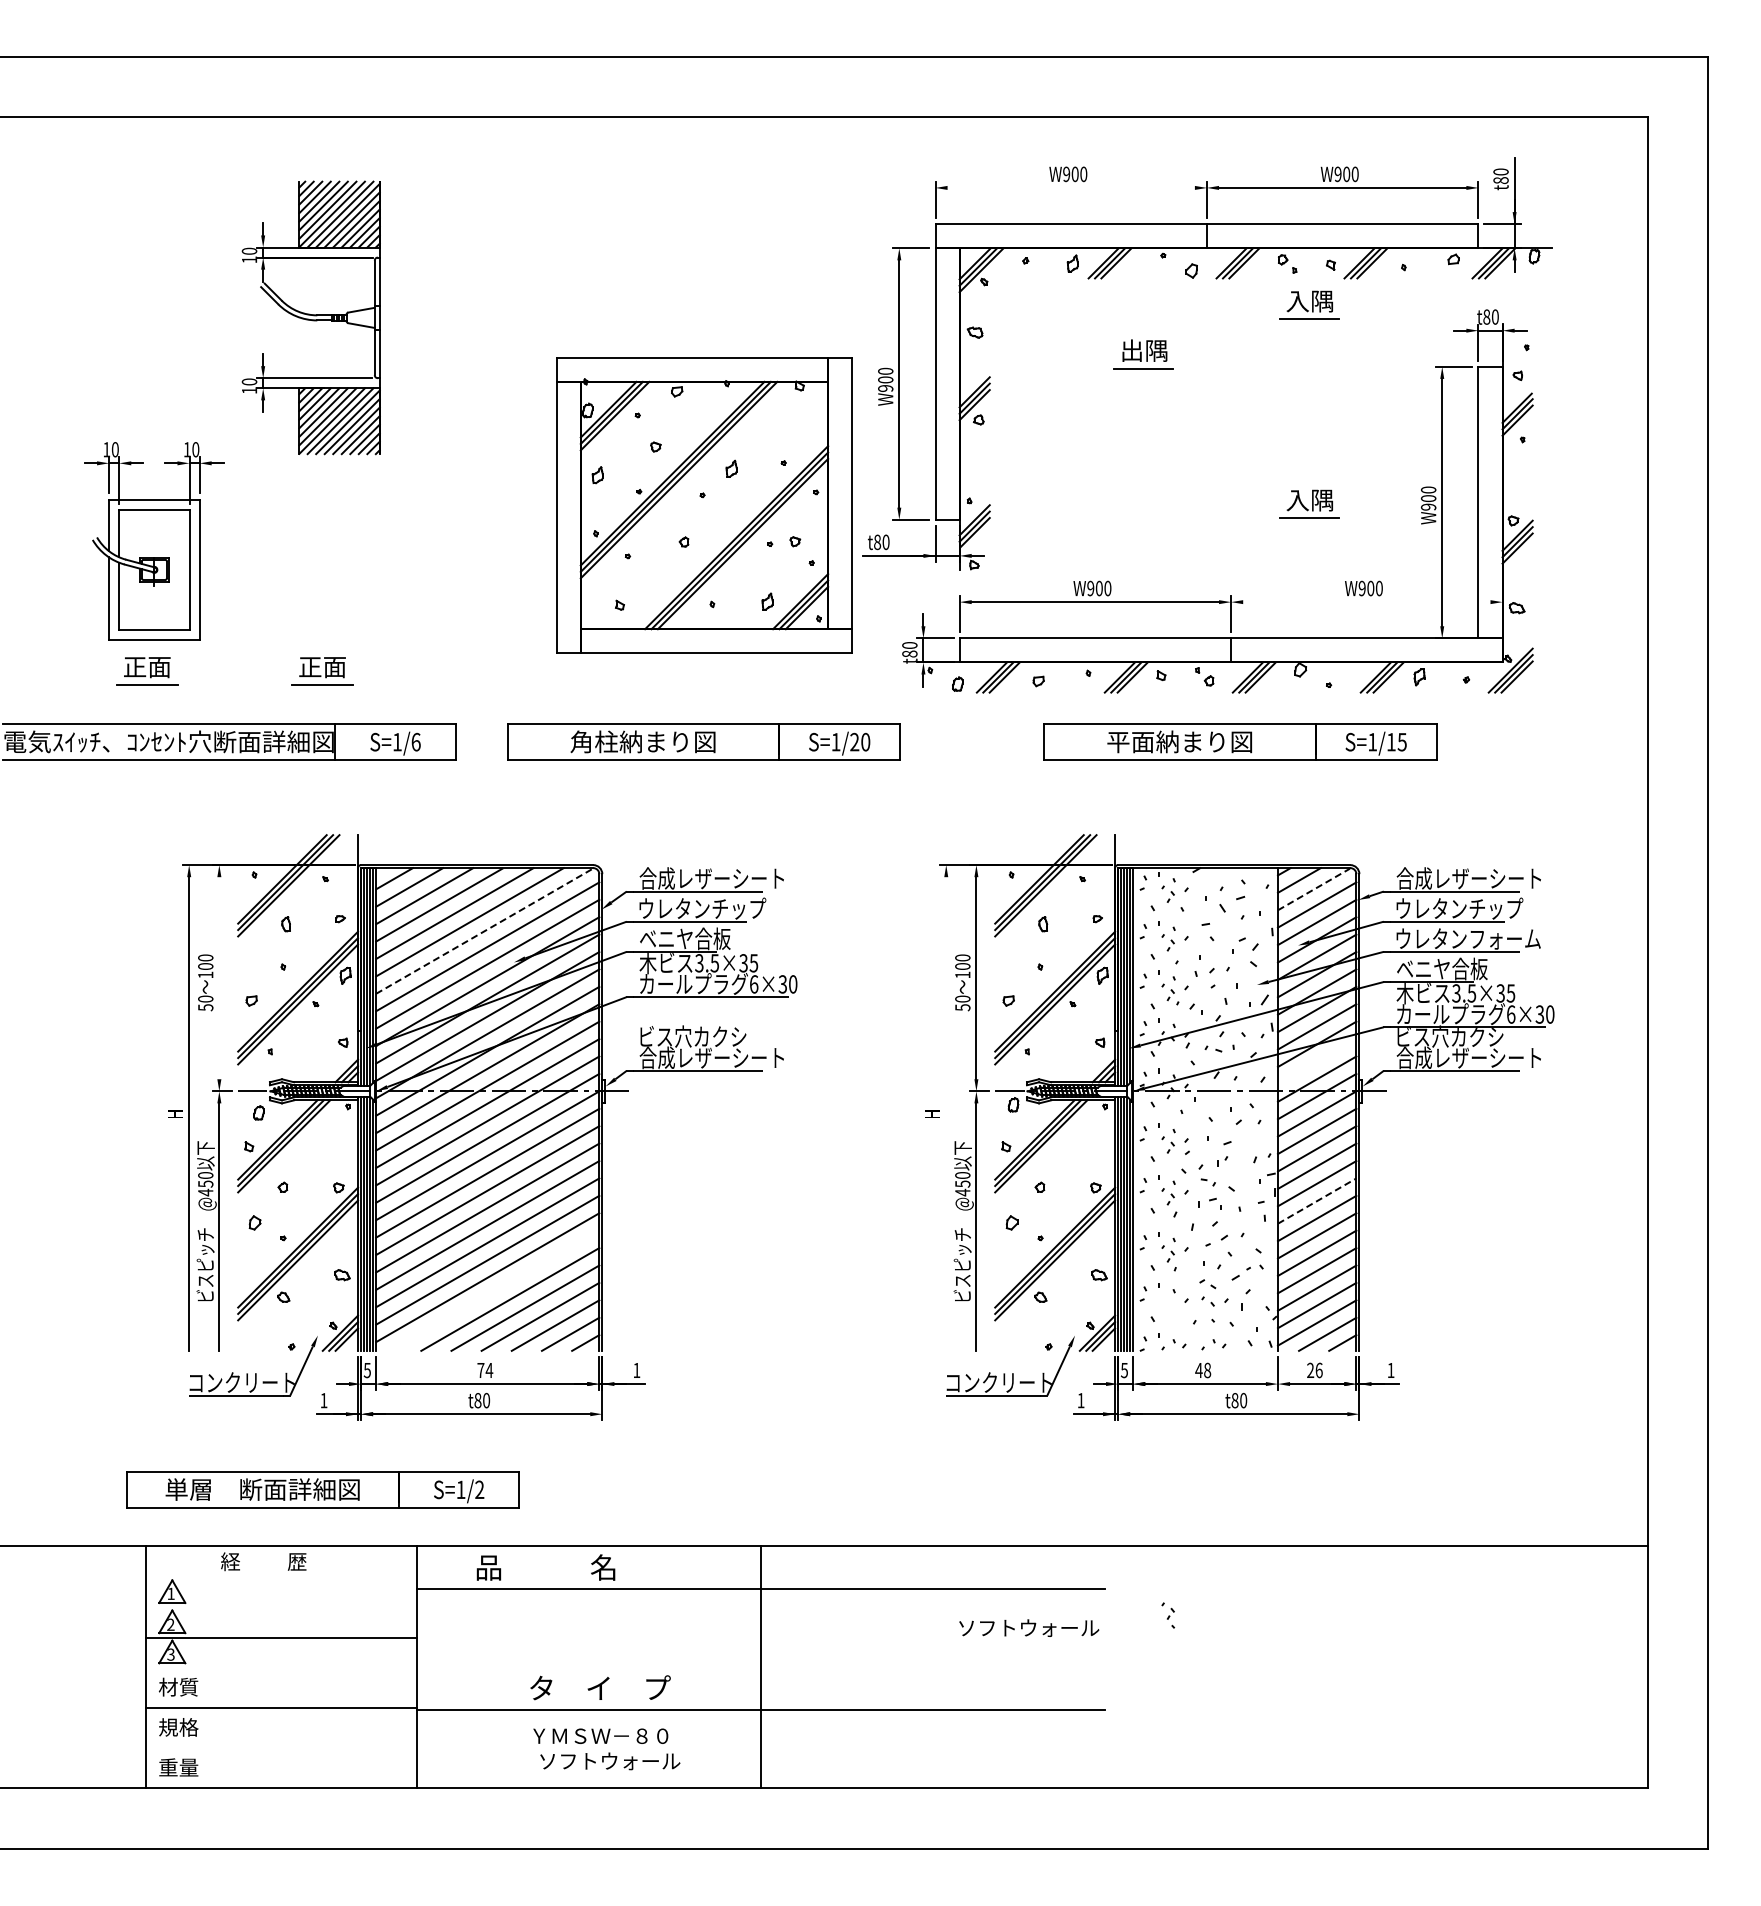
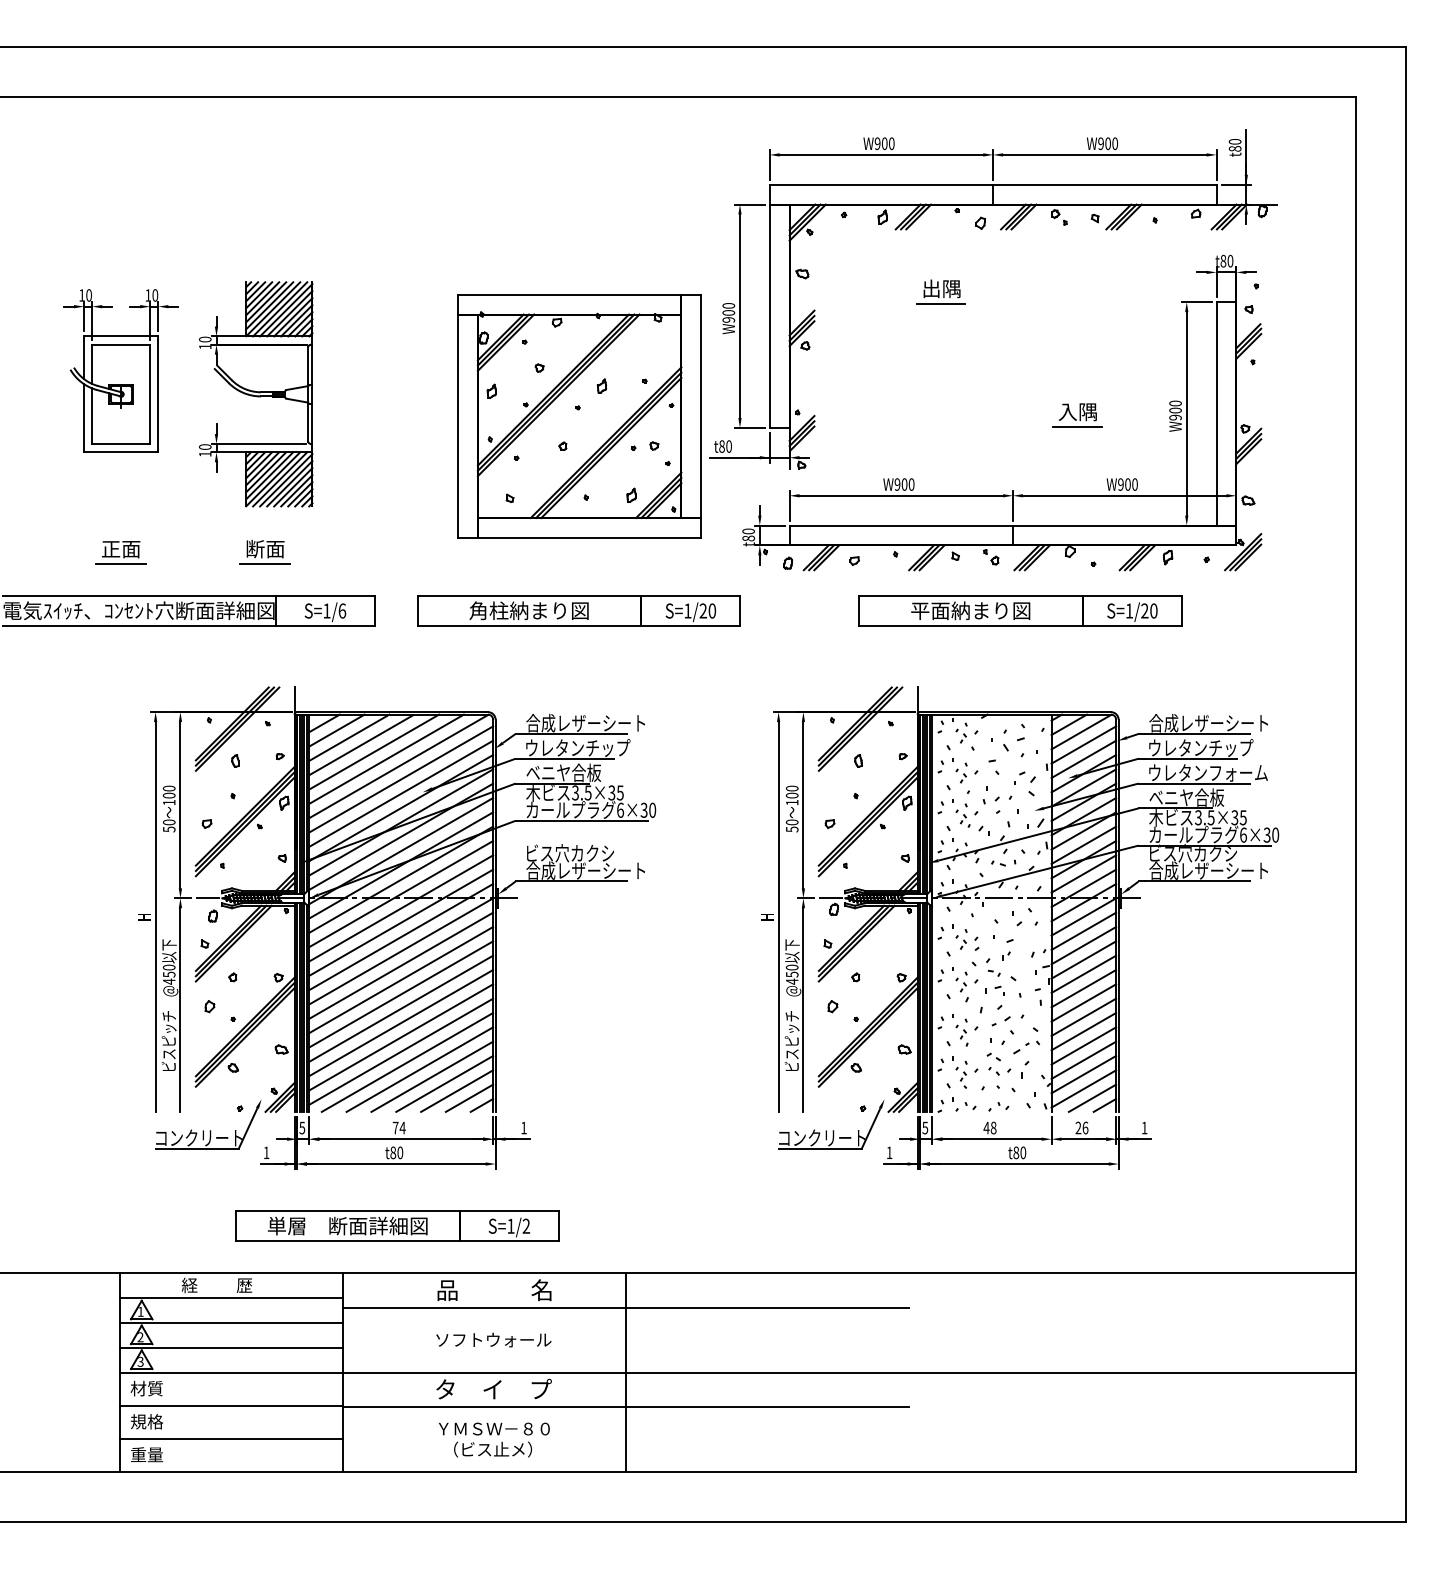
line: (1070, 187) -> (880, 154), added
part: (1309, 304) -> (1077, 250), removed
part: (310, 317) -> (255, 394), moved
part: (154, 541) -> (121, 370), moved
line: (1366, 602) -> (1124, 496), added
text: (310, 666) -> (255, 548), 正面 -> 断面
text: (1396, 741) -> (1149, 610), S=1/15 -> S=1/20
line: (1313, 889) -> (1080, 732), dashed -> solid
line: (484, 931) -> (398, 766), dashed -> solid
line: (219, 978) -> (180, 805), added
line: (1316, 1061) -> (1083, 873), added
line: (946, 1113) -> (778, 916), added
line: (1317, 1200) -> (1084, 988), dashed -> solid
line: (495, 1290) -> (407, 1062), added
part: (322, 1489) -> (396, 1225), moved
text: (545, 1567) -> (494, 1290), moved
line: (281, 1577) -> (231, 1298), added
line: (281, 1607) -> (231, 1323), added
part: (1167, 1615) -> (960, 1077), moved
text: (1029, 1627) -> (494, 1339), moved
line: (896, 1667) -> (737, 1372), added
line: (281, 1748) -> (231, 1439), added
text: (610, 1760) -> (502, 1448), ソフトウォール -> （ビス止メ）

